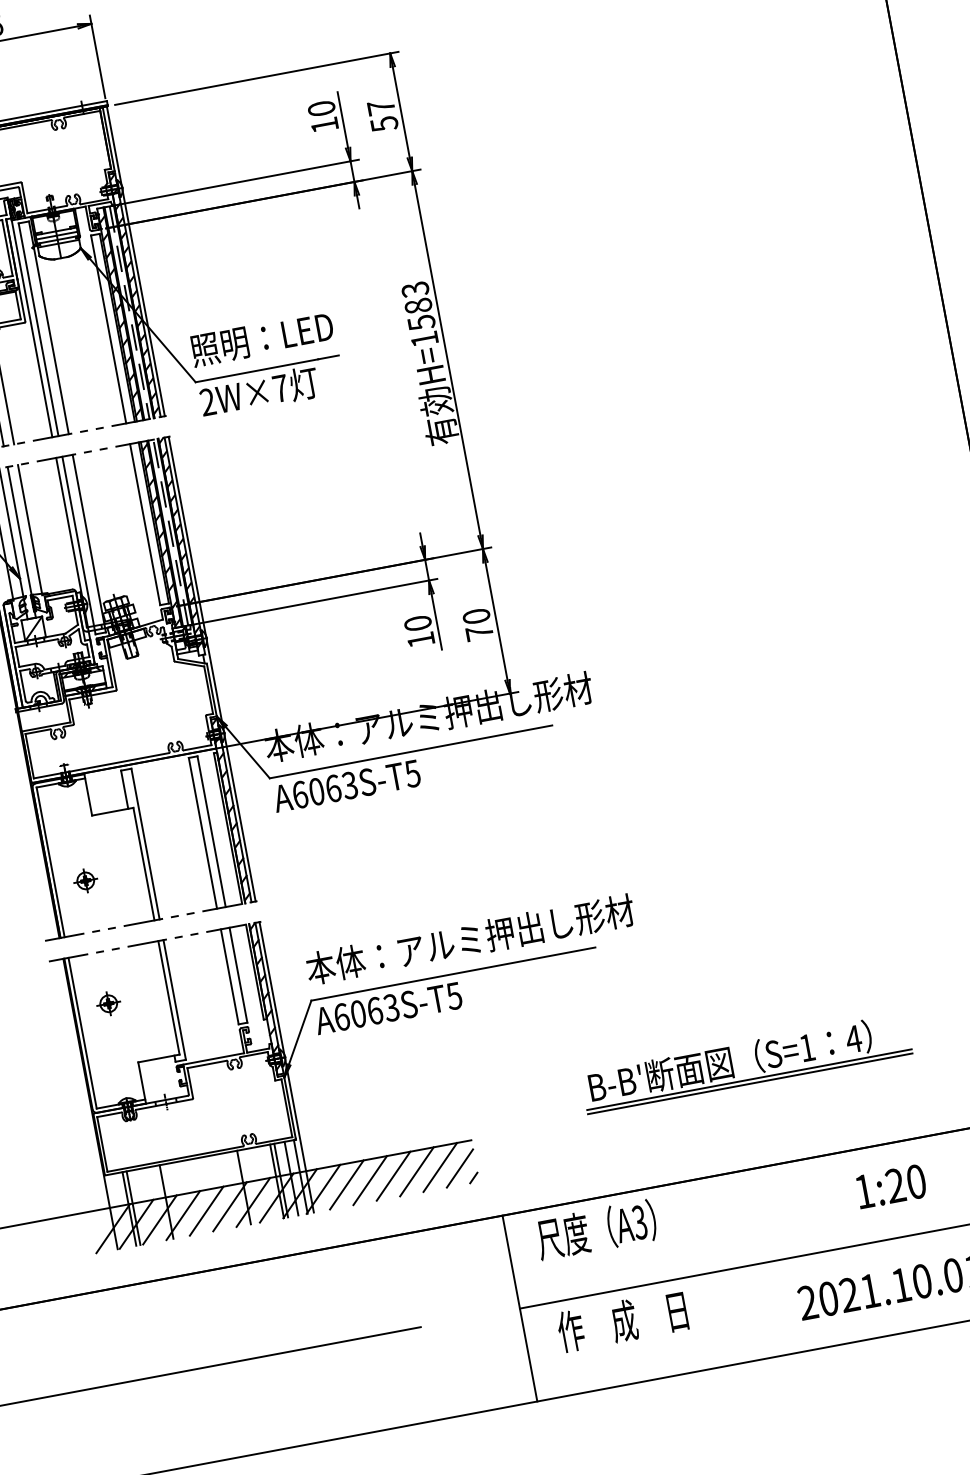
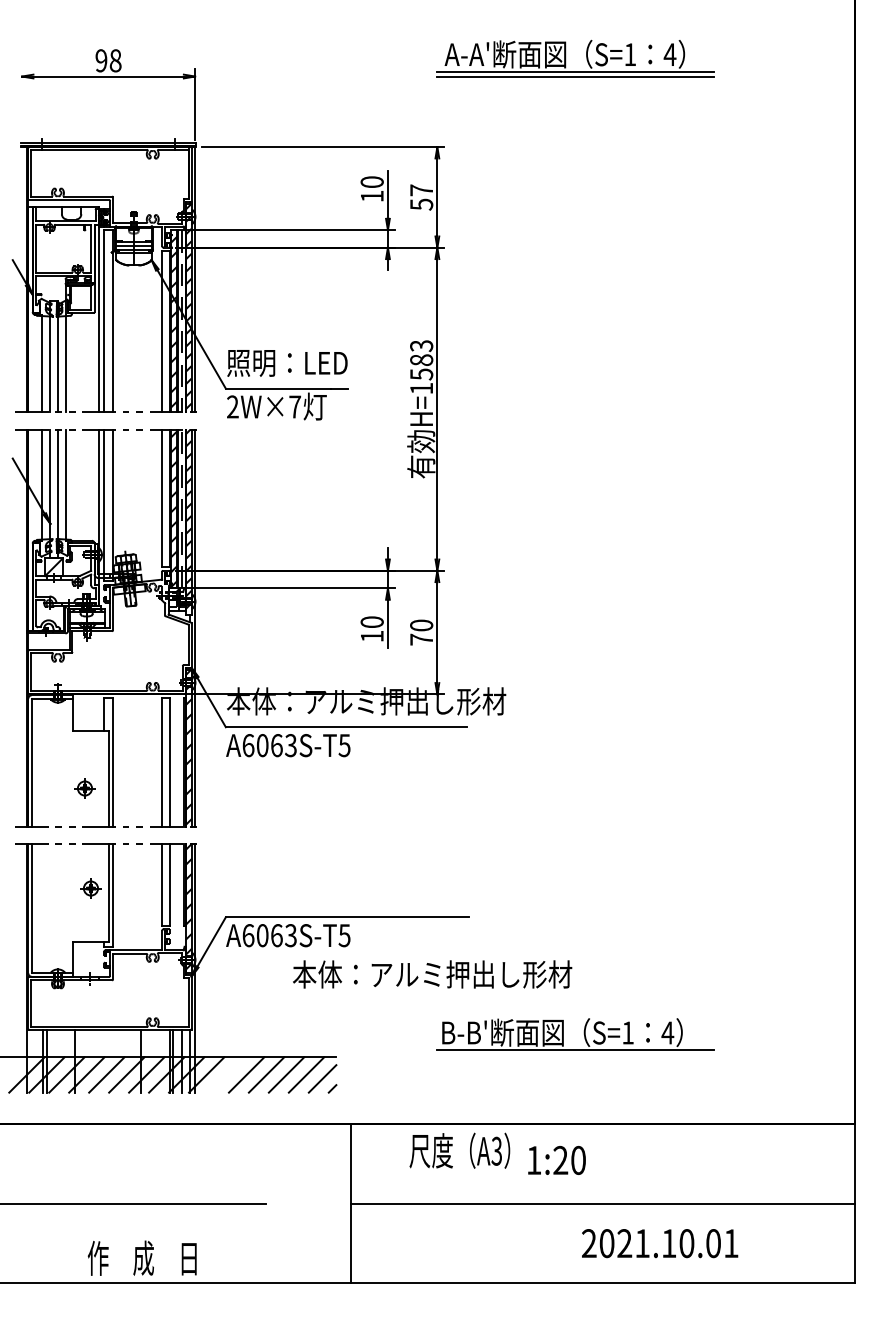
part: (85, 880) -> (84, 788), moved
text: (470, 939) -> (432, 974), moved
part: (108, 1003) -> (90, 888), moved
line: (750, 1083) -> (575, 1053), removed
line: (346, 1184) -> (226, 1074), removed
text: (890, 1186) -> (556, 1160), moved
text: (595, 1229) -> (459, 1150), moved
text: (621, 1320) -> (141, 1257), moved

